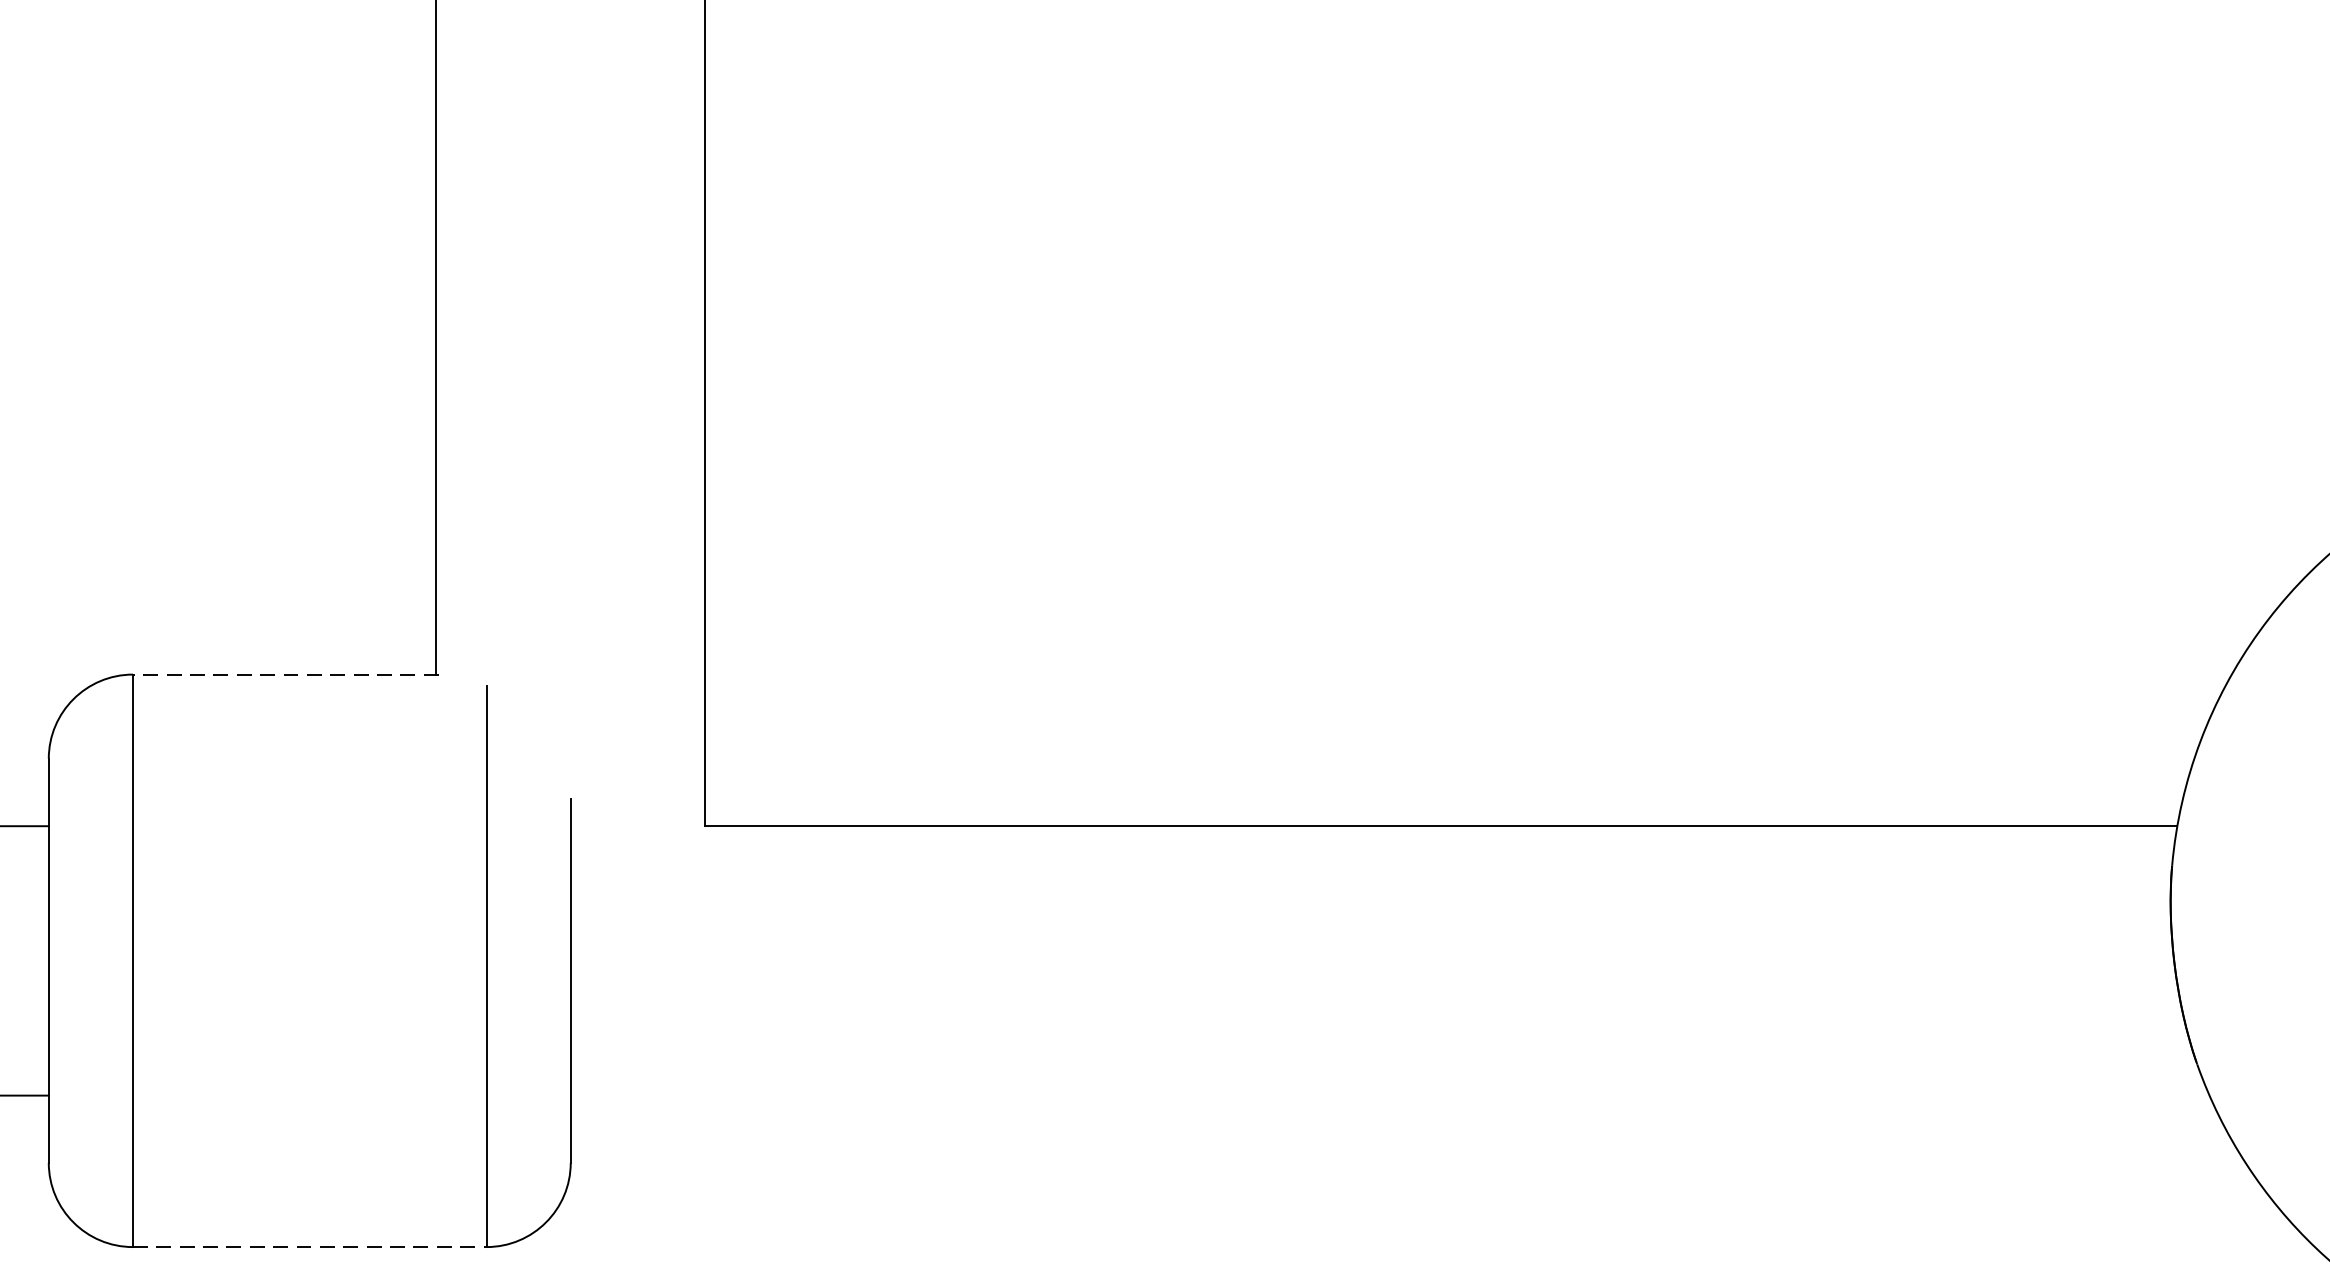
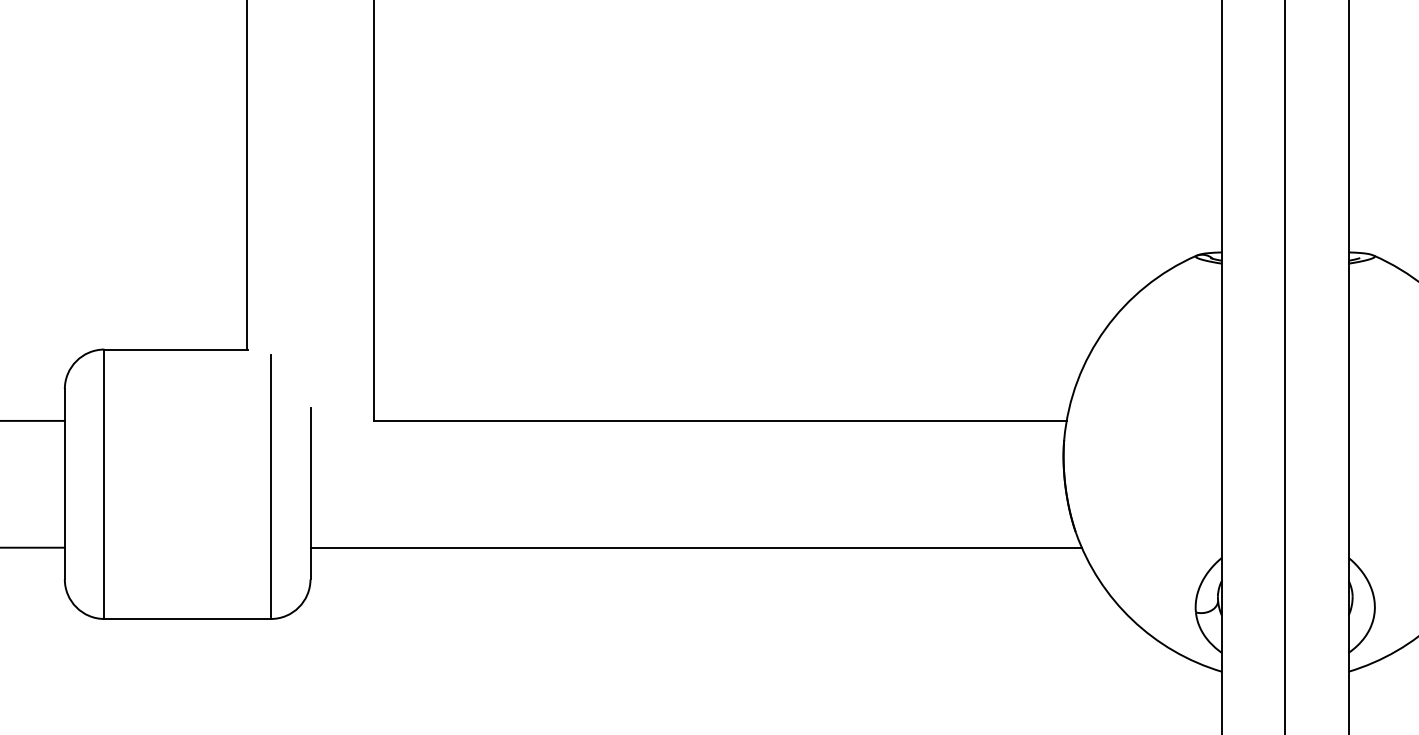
line: (286, 674) -> (176, 349), dashed -> solid
line: (1388, 1095) -> (695, 547), added
line: (311, 1248) -> (188, 619), dashed -> solid

